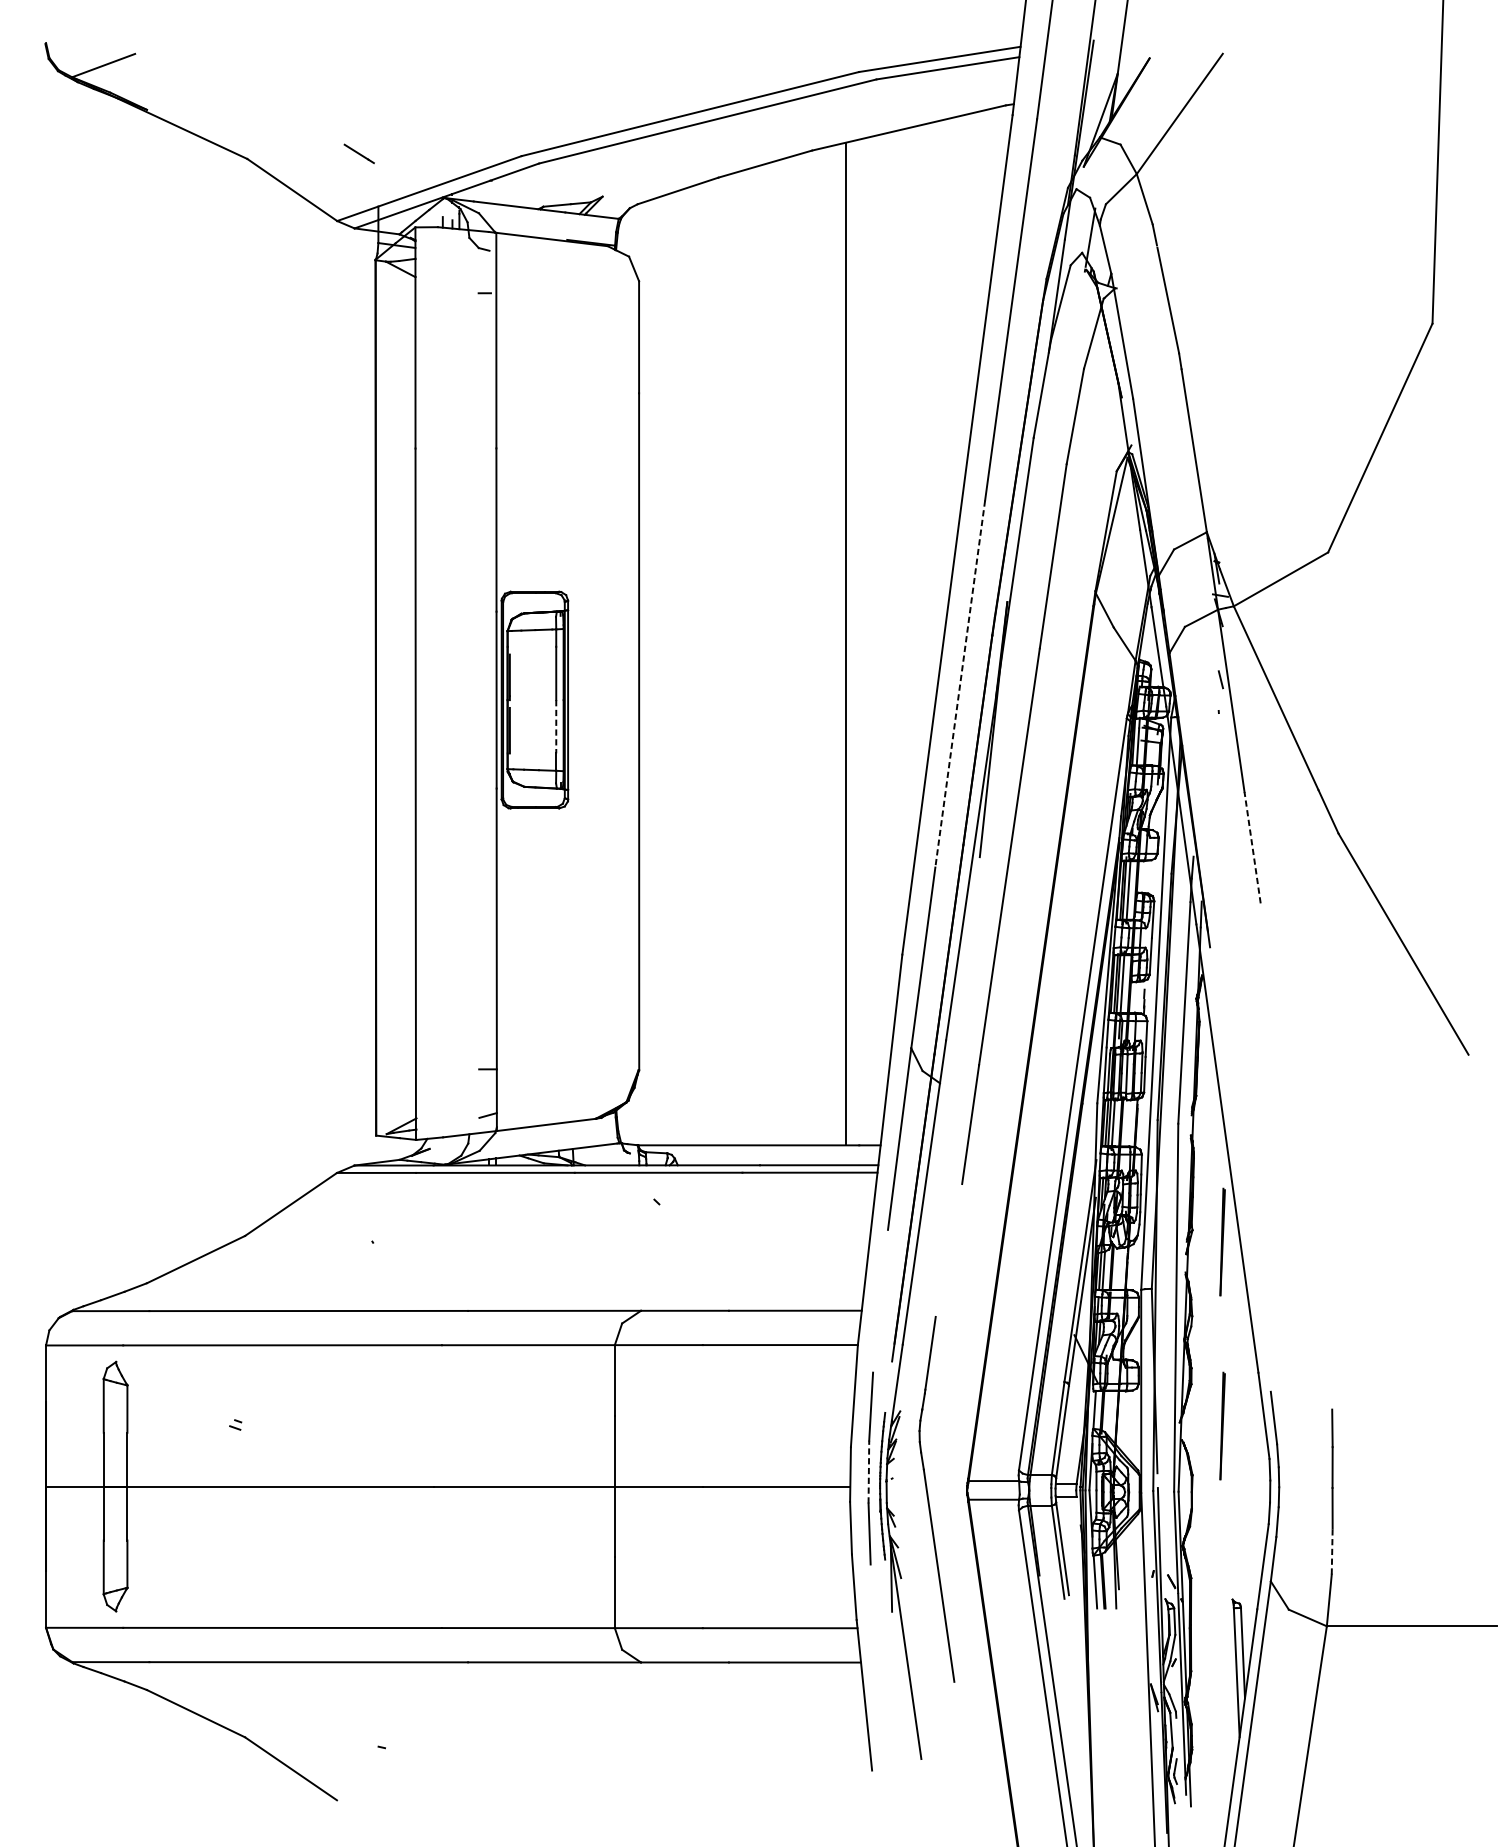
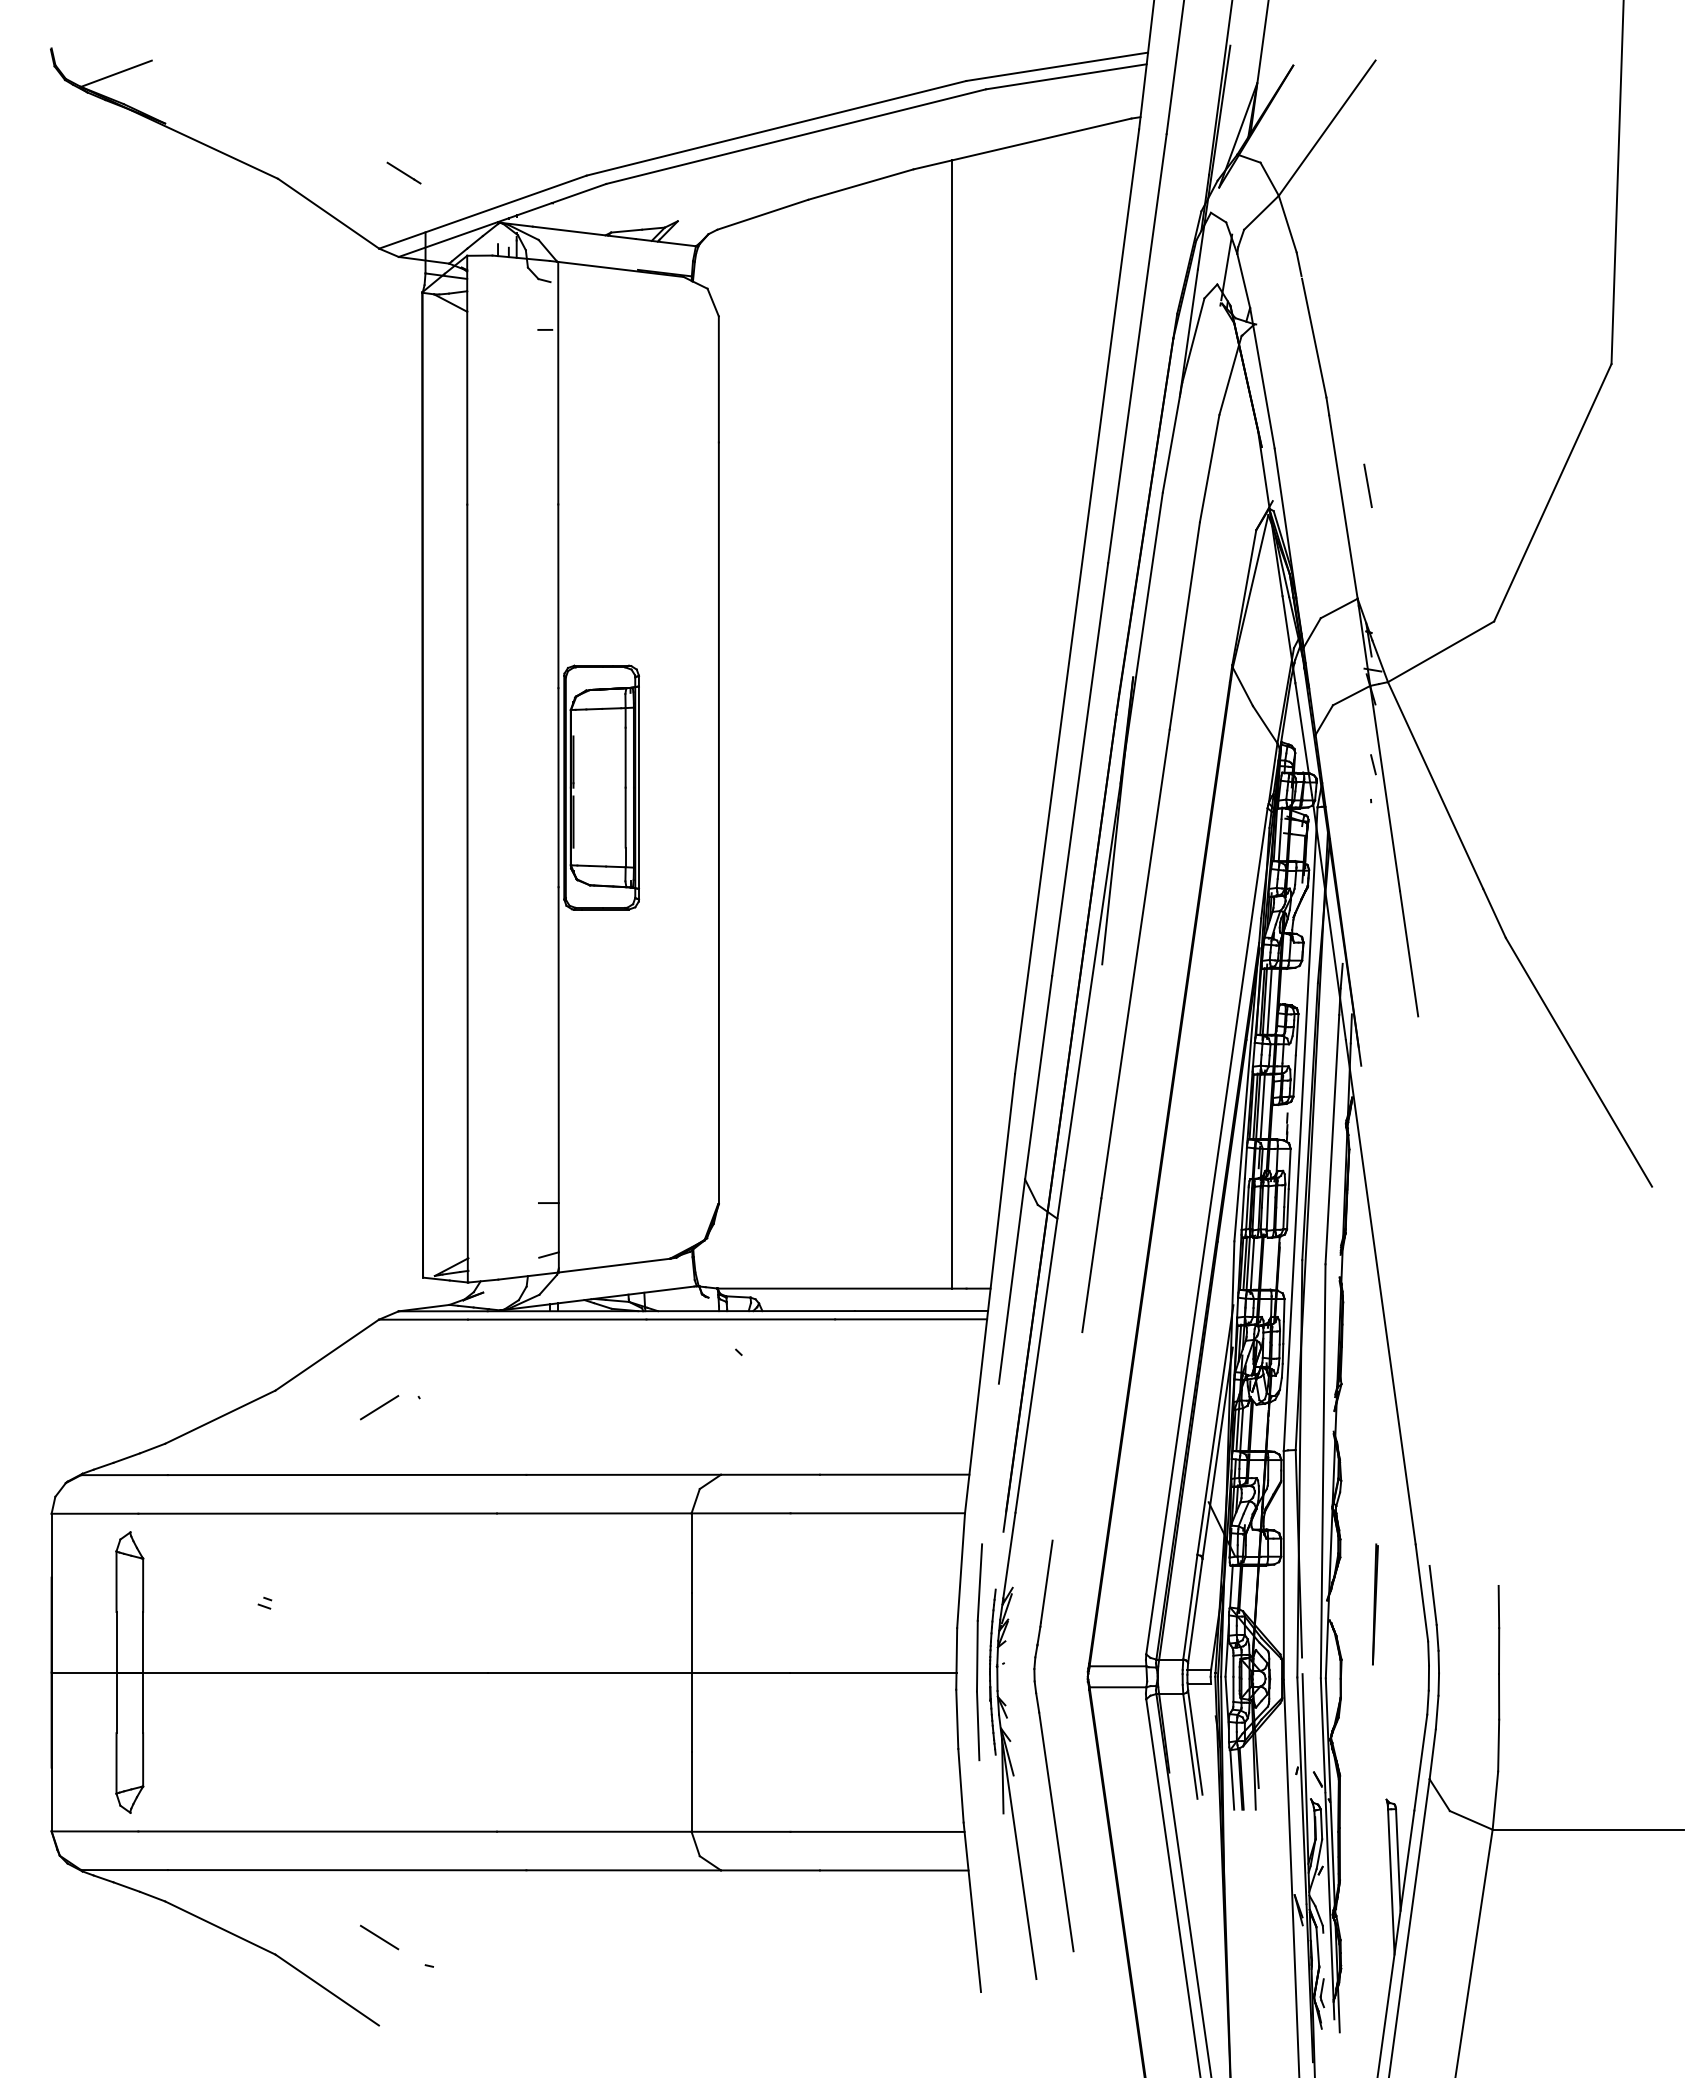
line: (1215, 431) -> (1367, 485), added
line: (960, 684) -> (1080, 770), dashed -> solid
line: (556, 726) -> (625, 817), dashed -> solid
line: (1252, 847) -> (1409, 953), dashed -> solid
line: (1222, 1242) -> (1375, 1397), removed
line: (337, 1251) -> (379, 1407), added
line: (868, 1471) -> (977, 1655), dashed -> solid
part: (929, 1500) -> (1045, 1747), moved
line: (1332, 1551) -> (1498, 1745), dashed -> solid
line: (337, 1722) -> (379, 1937), added

